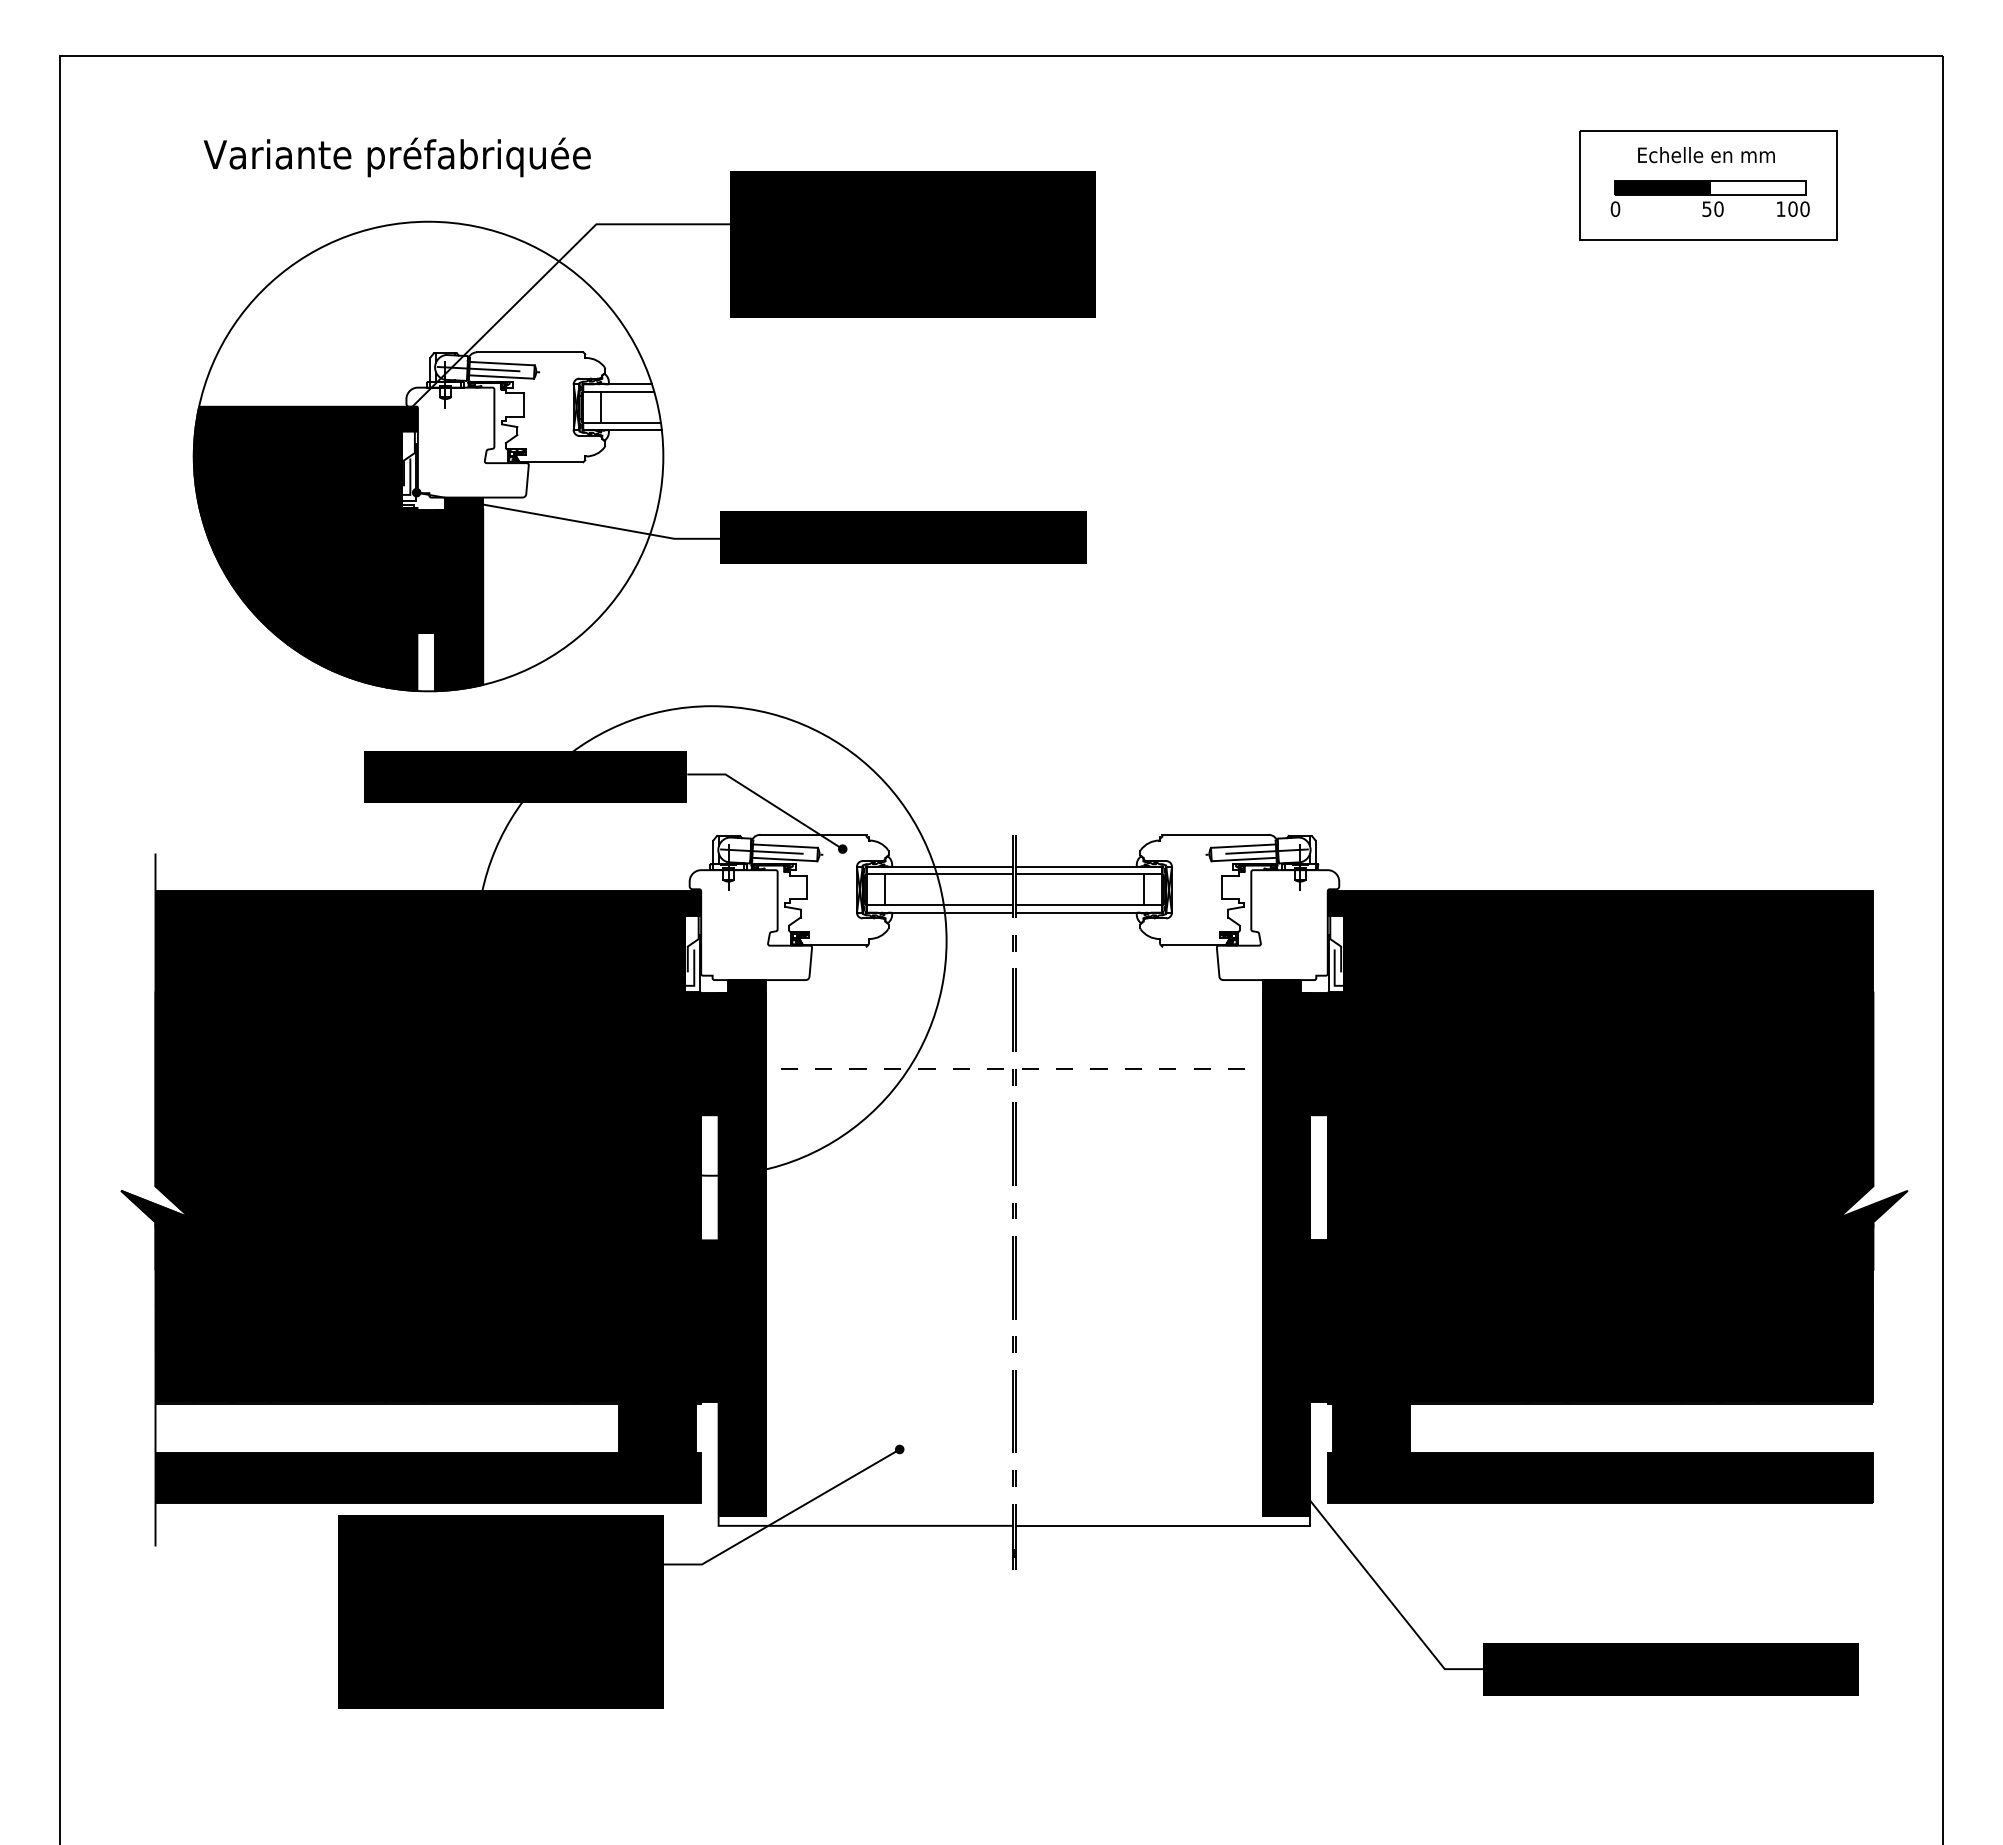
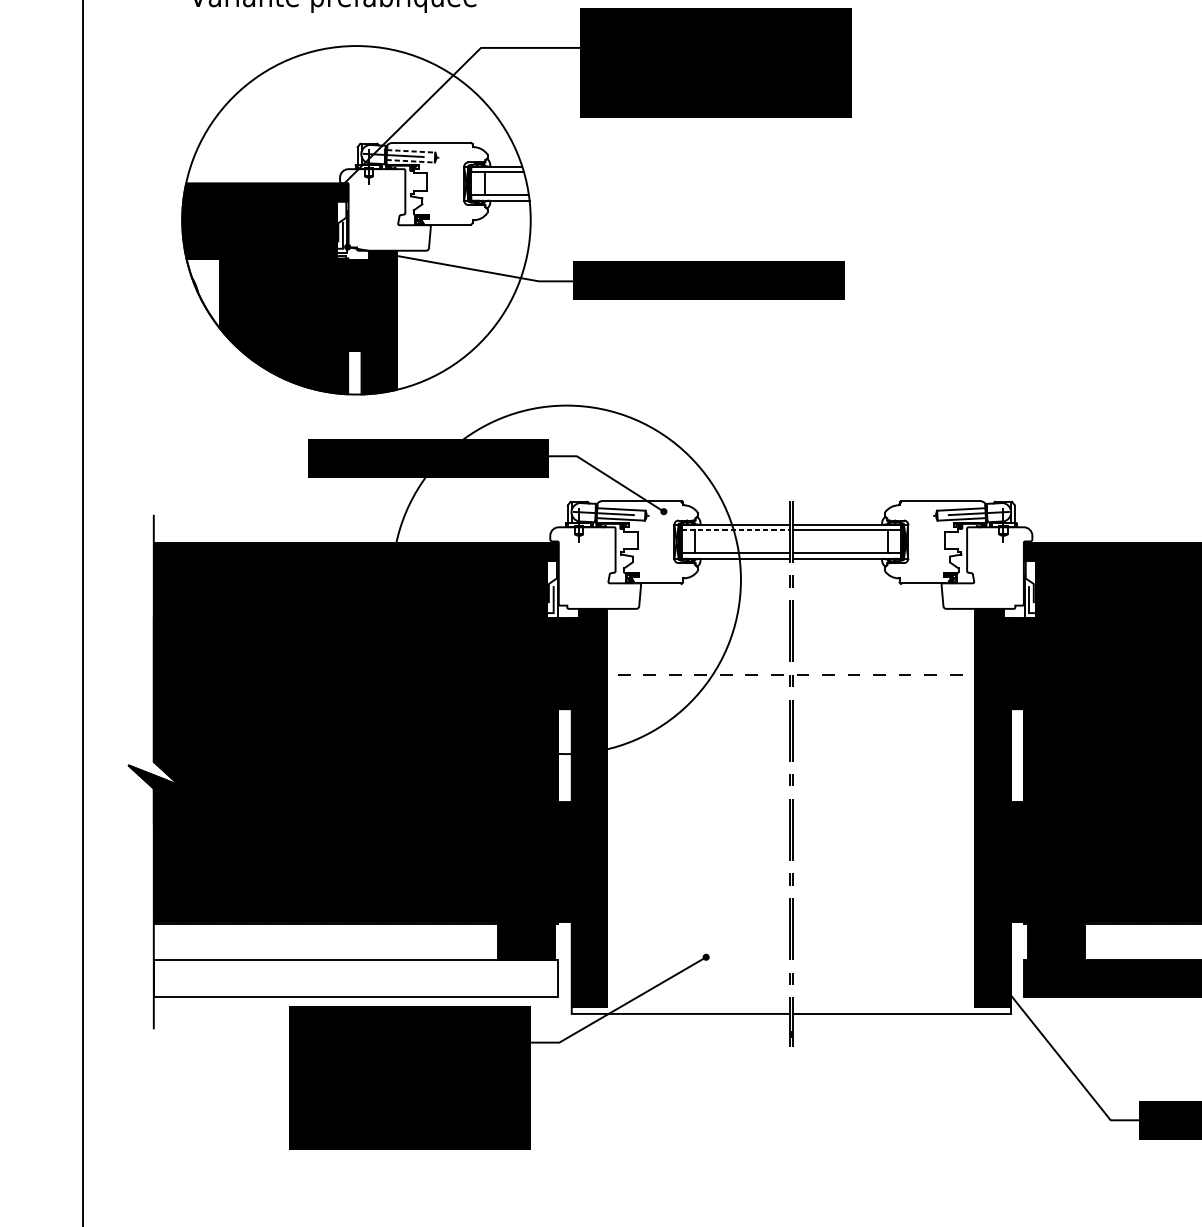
line: (502, 363) -> (411, 151), solid -> dashed
line: (502, 377) -> (411, 161), solid -> dashed
fill: (222, 555) -> (203, 293), removed
line: (940, 874) -> (736, 530), solid -> dashed
fill: (427, 1477) -> (355, 978), removed

